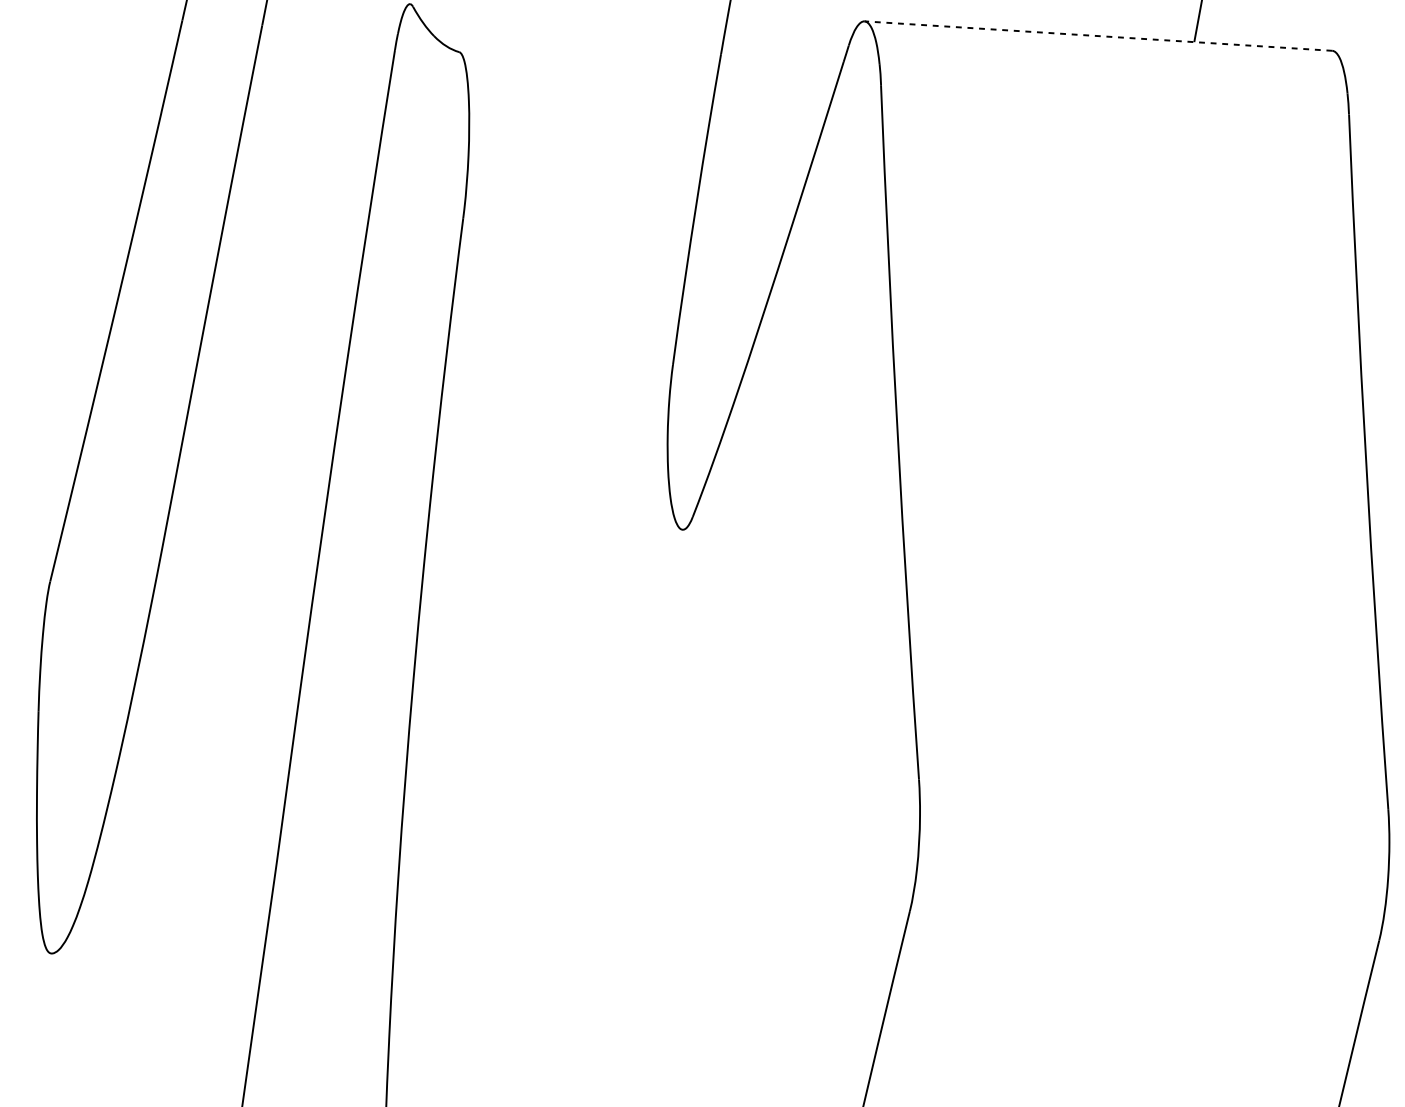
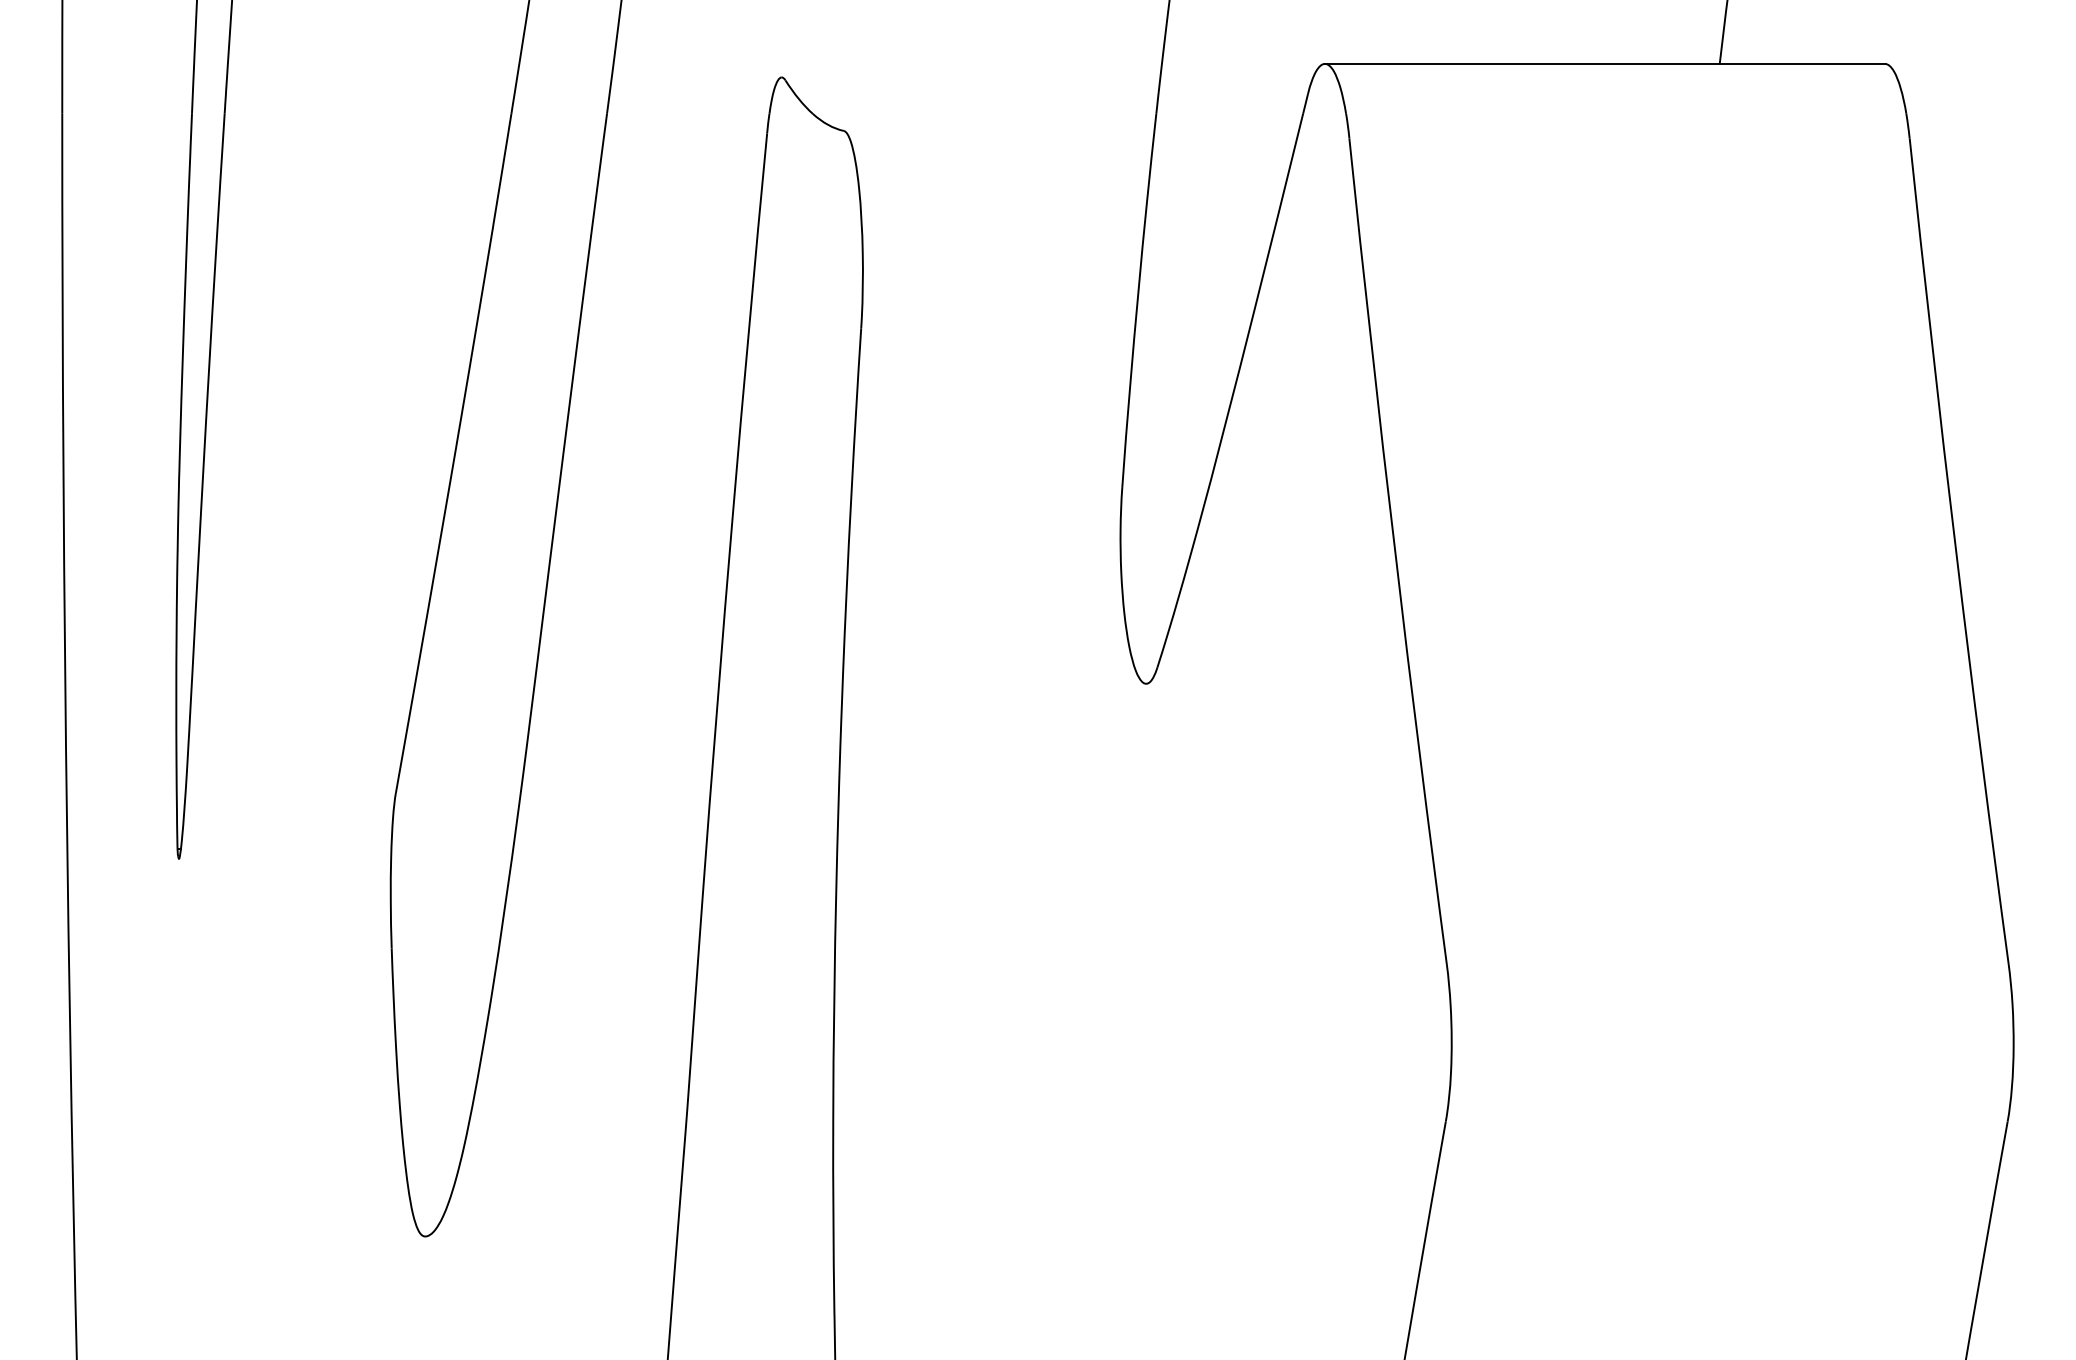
line: (1098, 35) -> (1604, 63), dashed -> solid

